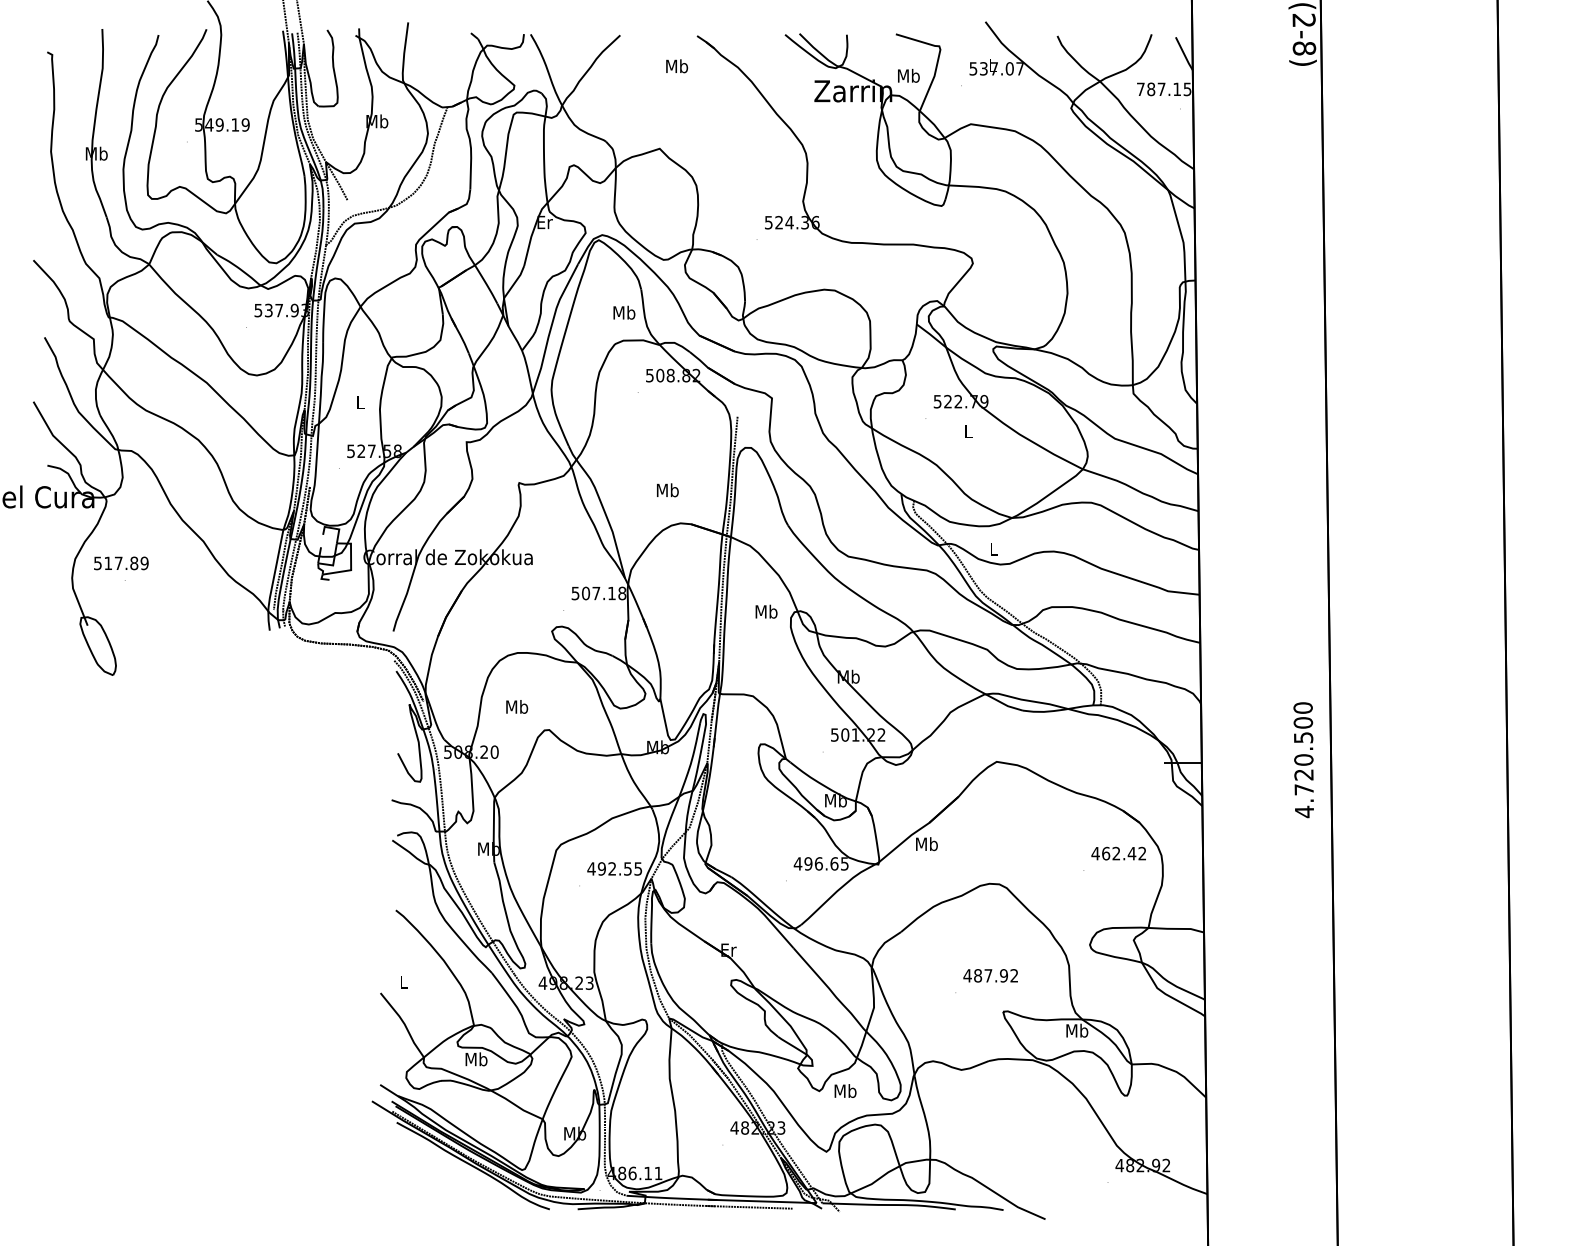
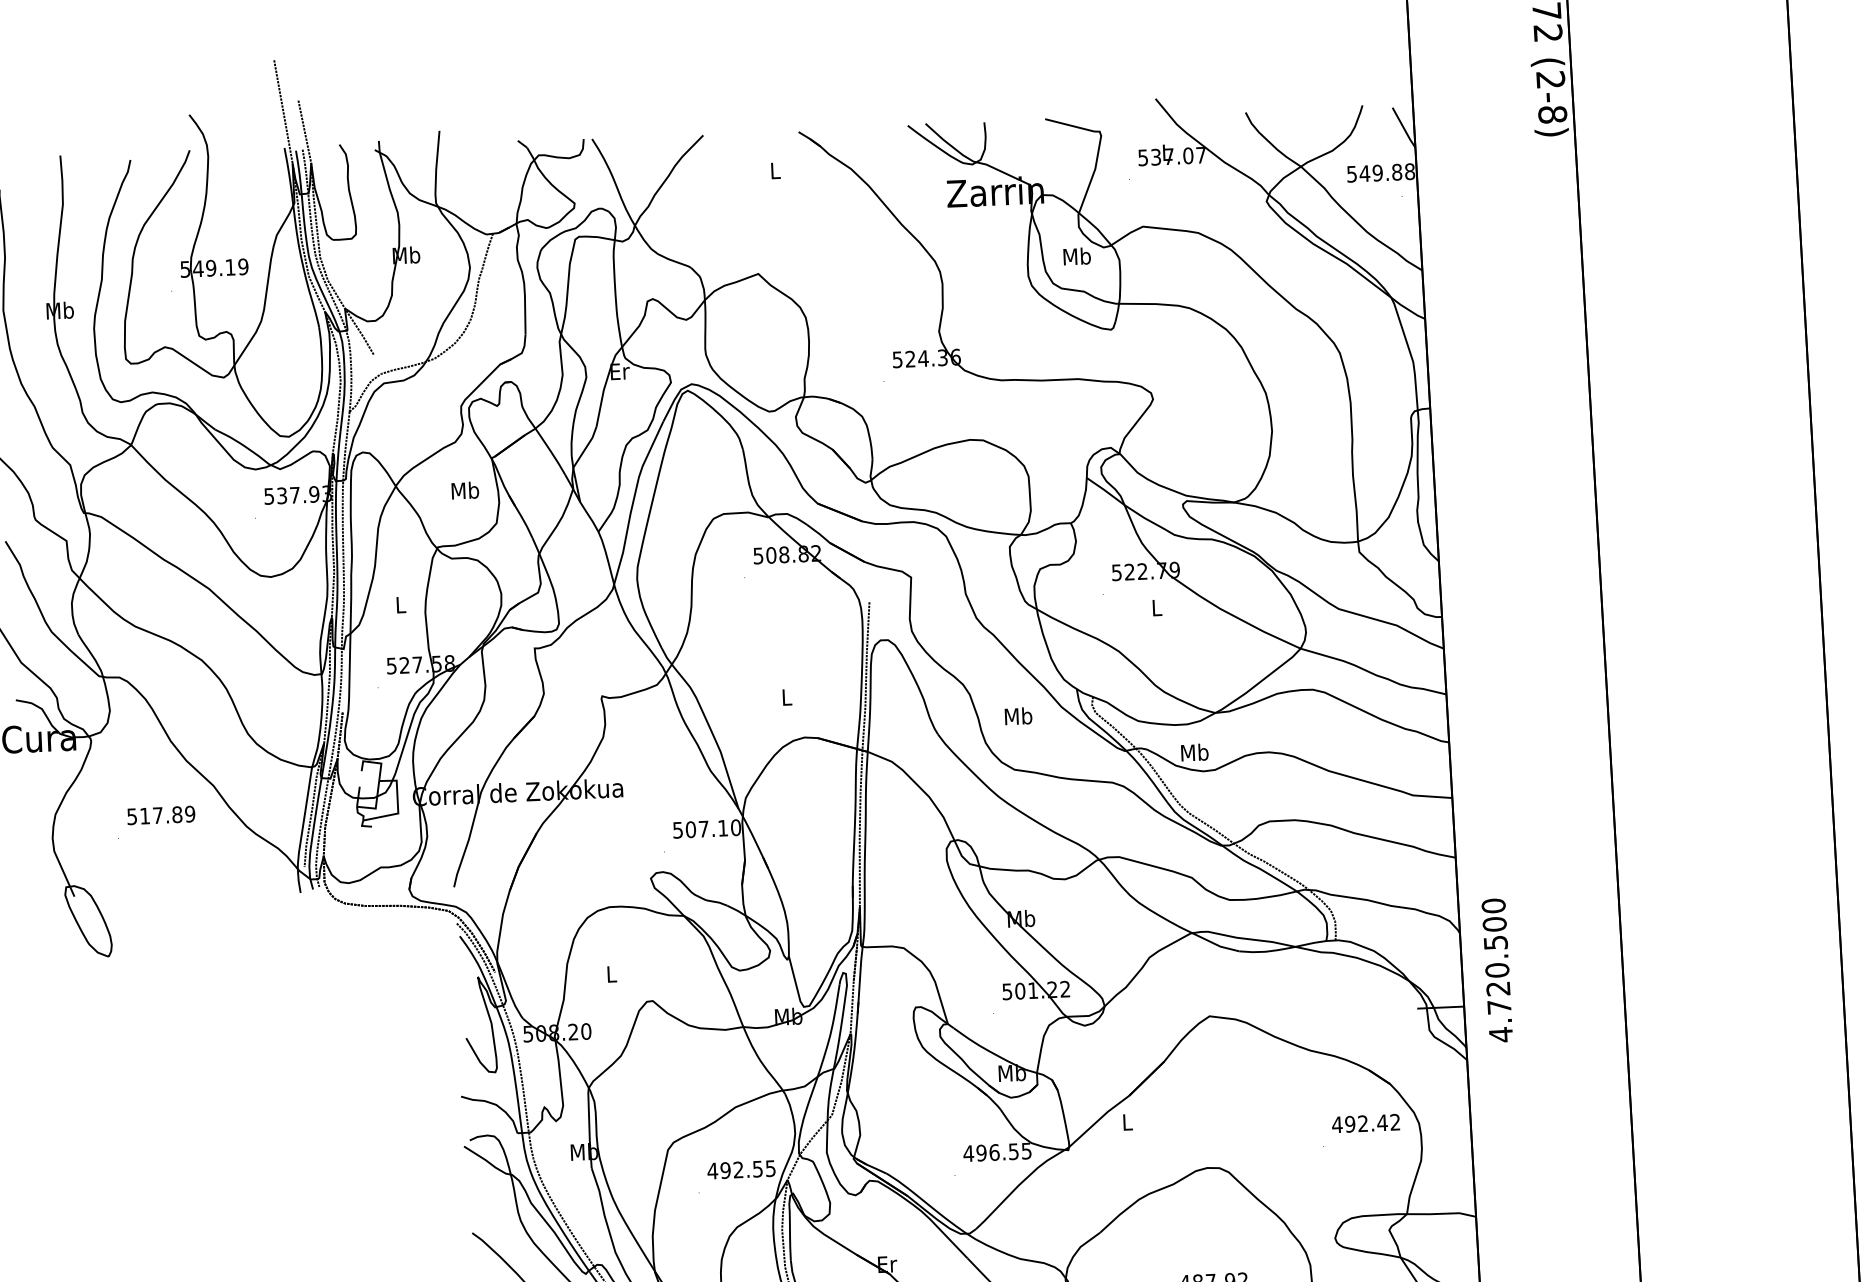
text: (677, 66) -> (775, 170), Mb -> L
text: (908, 75) -> (1076, 256), moved
text: (1164, 89) -> (1381, 173), 787.15 -> 549.88
text: (624, 312) -> (465, 490), moved
text: (667, 490) -> (786, 697), Mb -> L
text: (994, 549) -> (1195, 752), L -> Mb
text: (121, 563) -> (161, 815), moved
text: (622, 593) -> (736, 827), 507.18 -> 507.10
text: (766, 611) -> (1018, 715), moved
text: (517, 706) -> (612, 973), Mb -> L
text: (1303, 760) -> (1496, 971), moved
text: (926, 844) -> (1126, 1122), Mb -> L
text: (1106, 853) -> (1350, 1124), 462.42 -> 492.42
text: (834, 863) -> (1013, 1151), 496.65 -> 496.55

